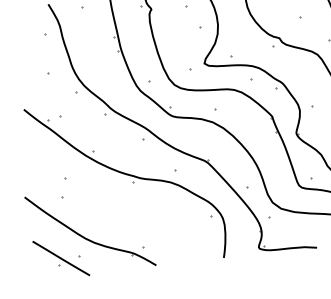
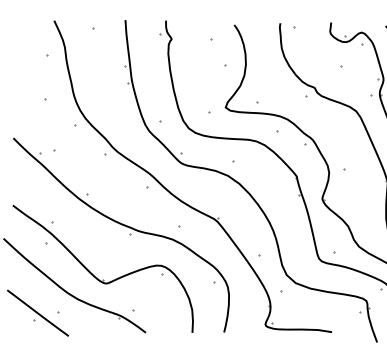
part: (109, 222) -> (97, 277), added

